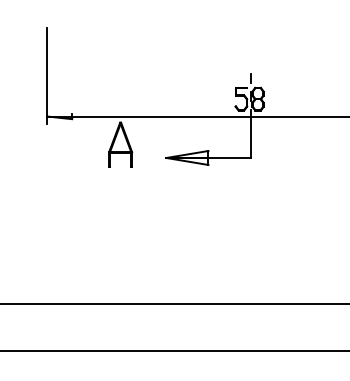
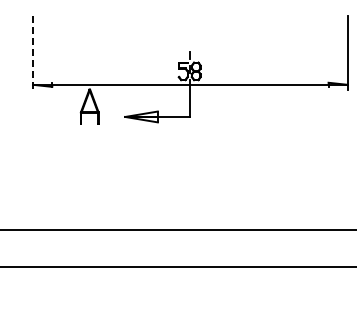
line: (46, 76) -> (32, 53), solid -> dashed

